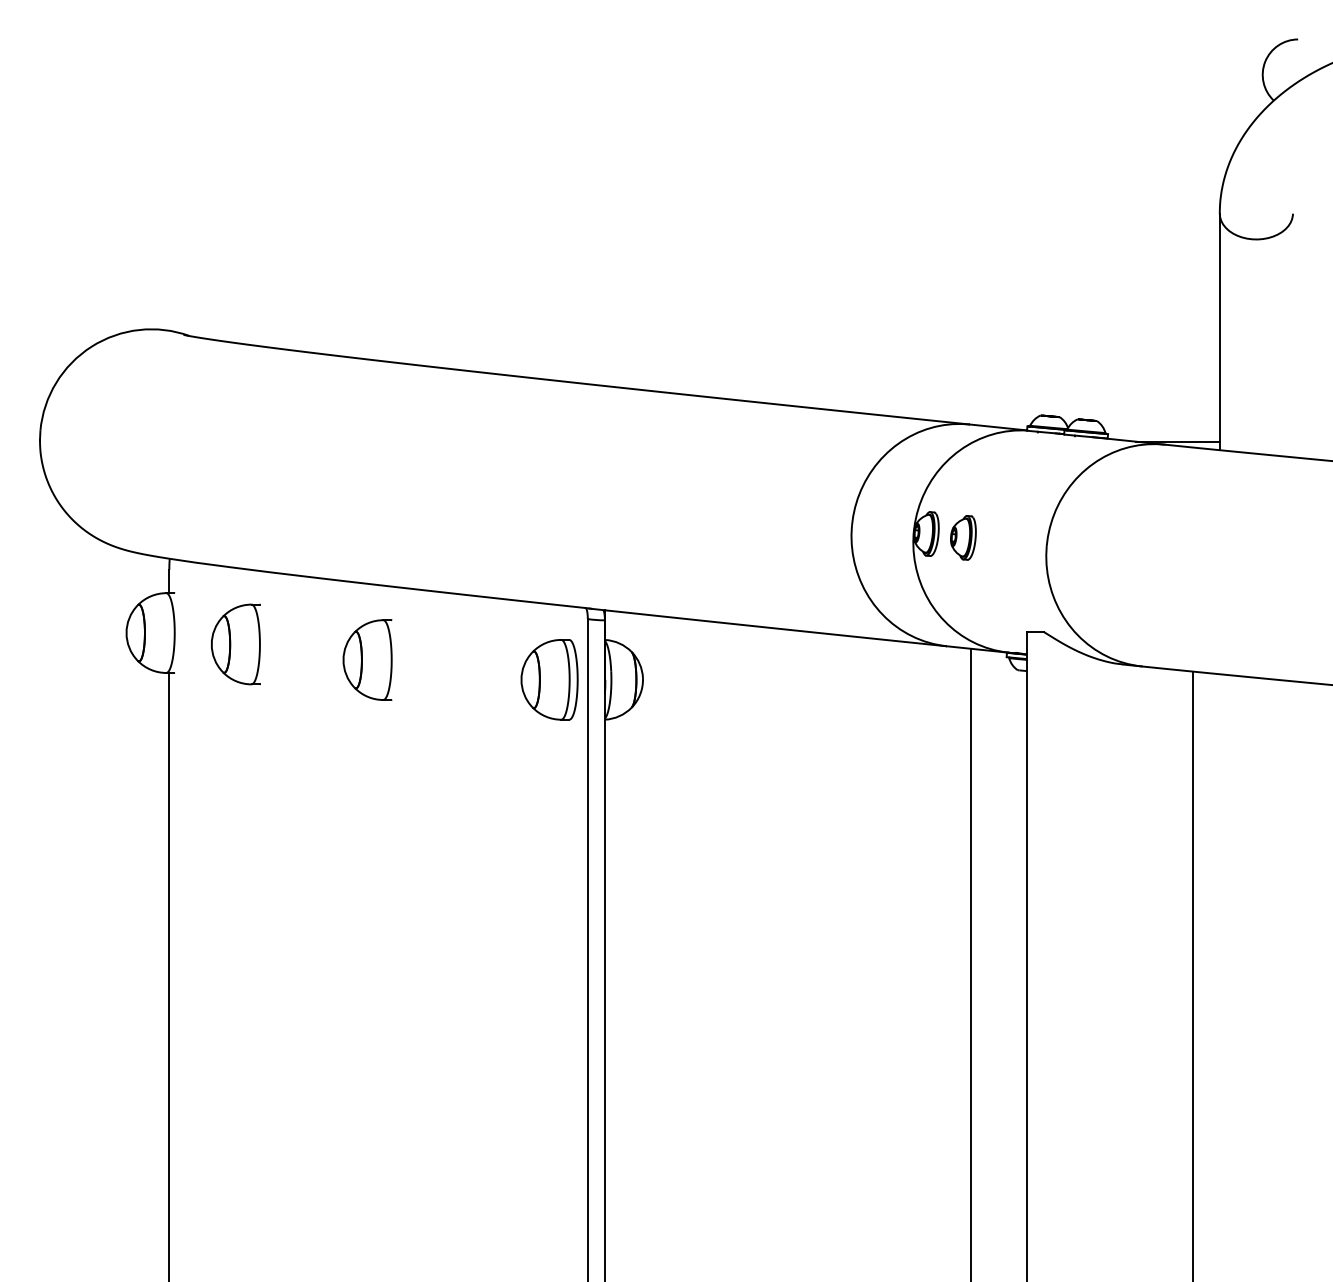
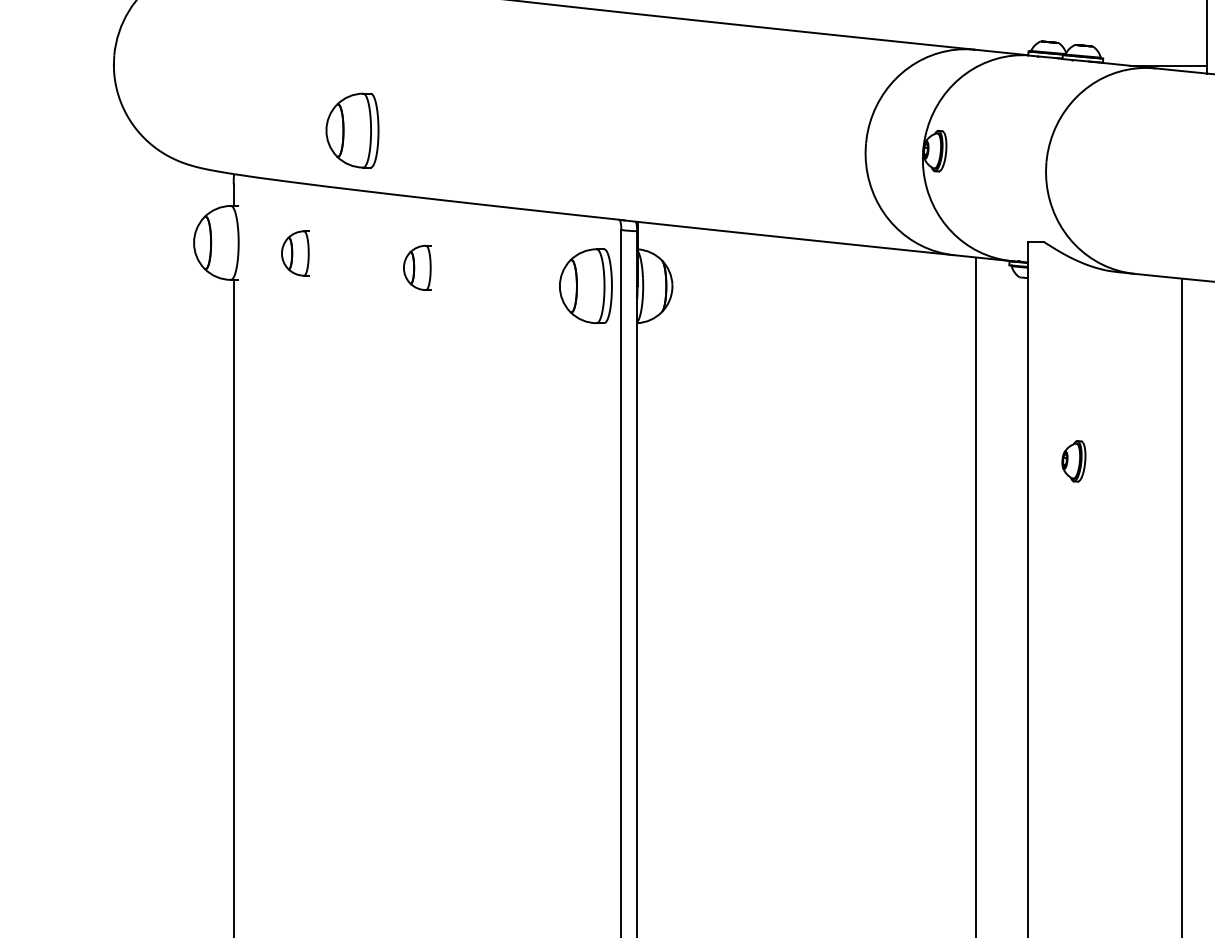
part: (297, 511) -> (352, 130), added
part: (963, 537) -> (1074, 461), moved
part: (235, 644) -> (294, 253), size x0.6
part: (367, 659) -> (417, 267), size x0.6

